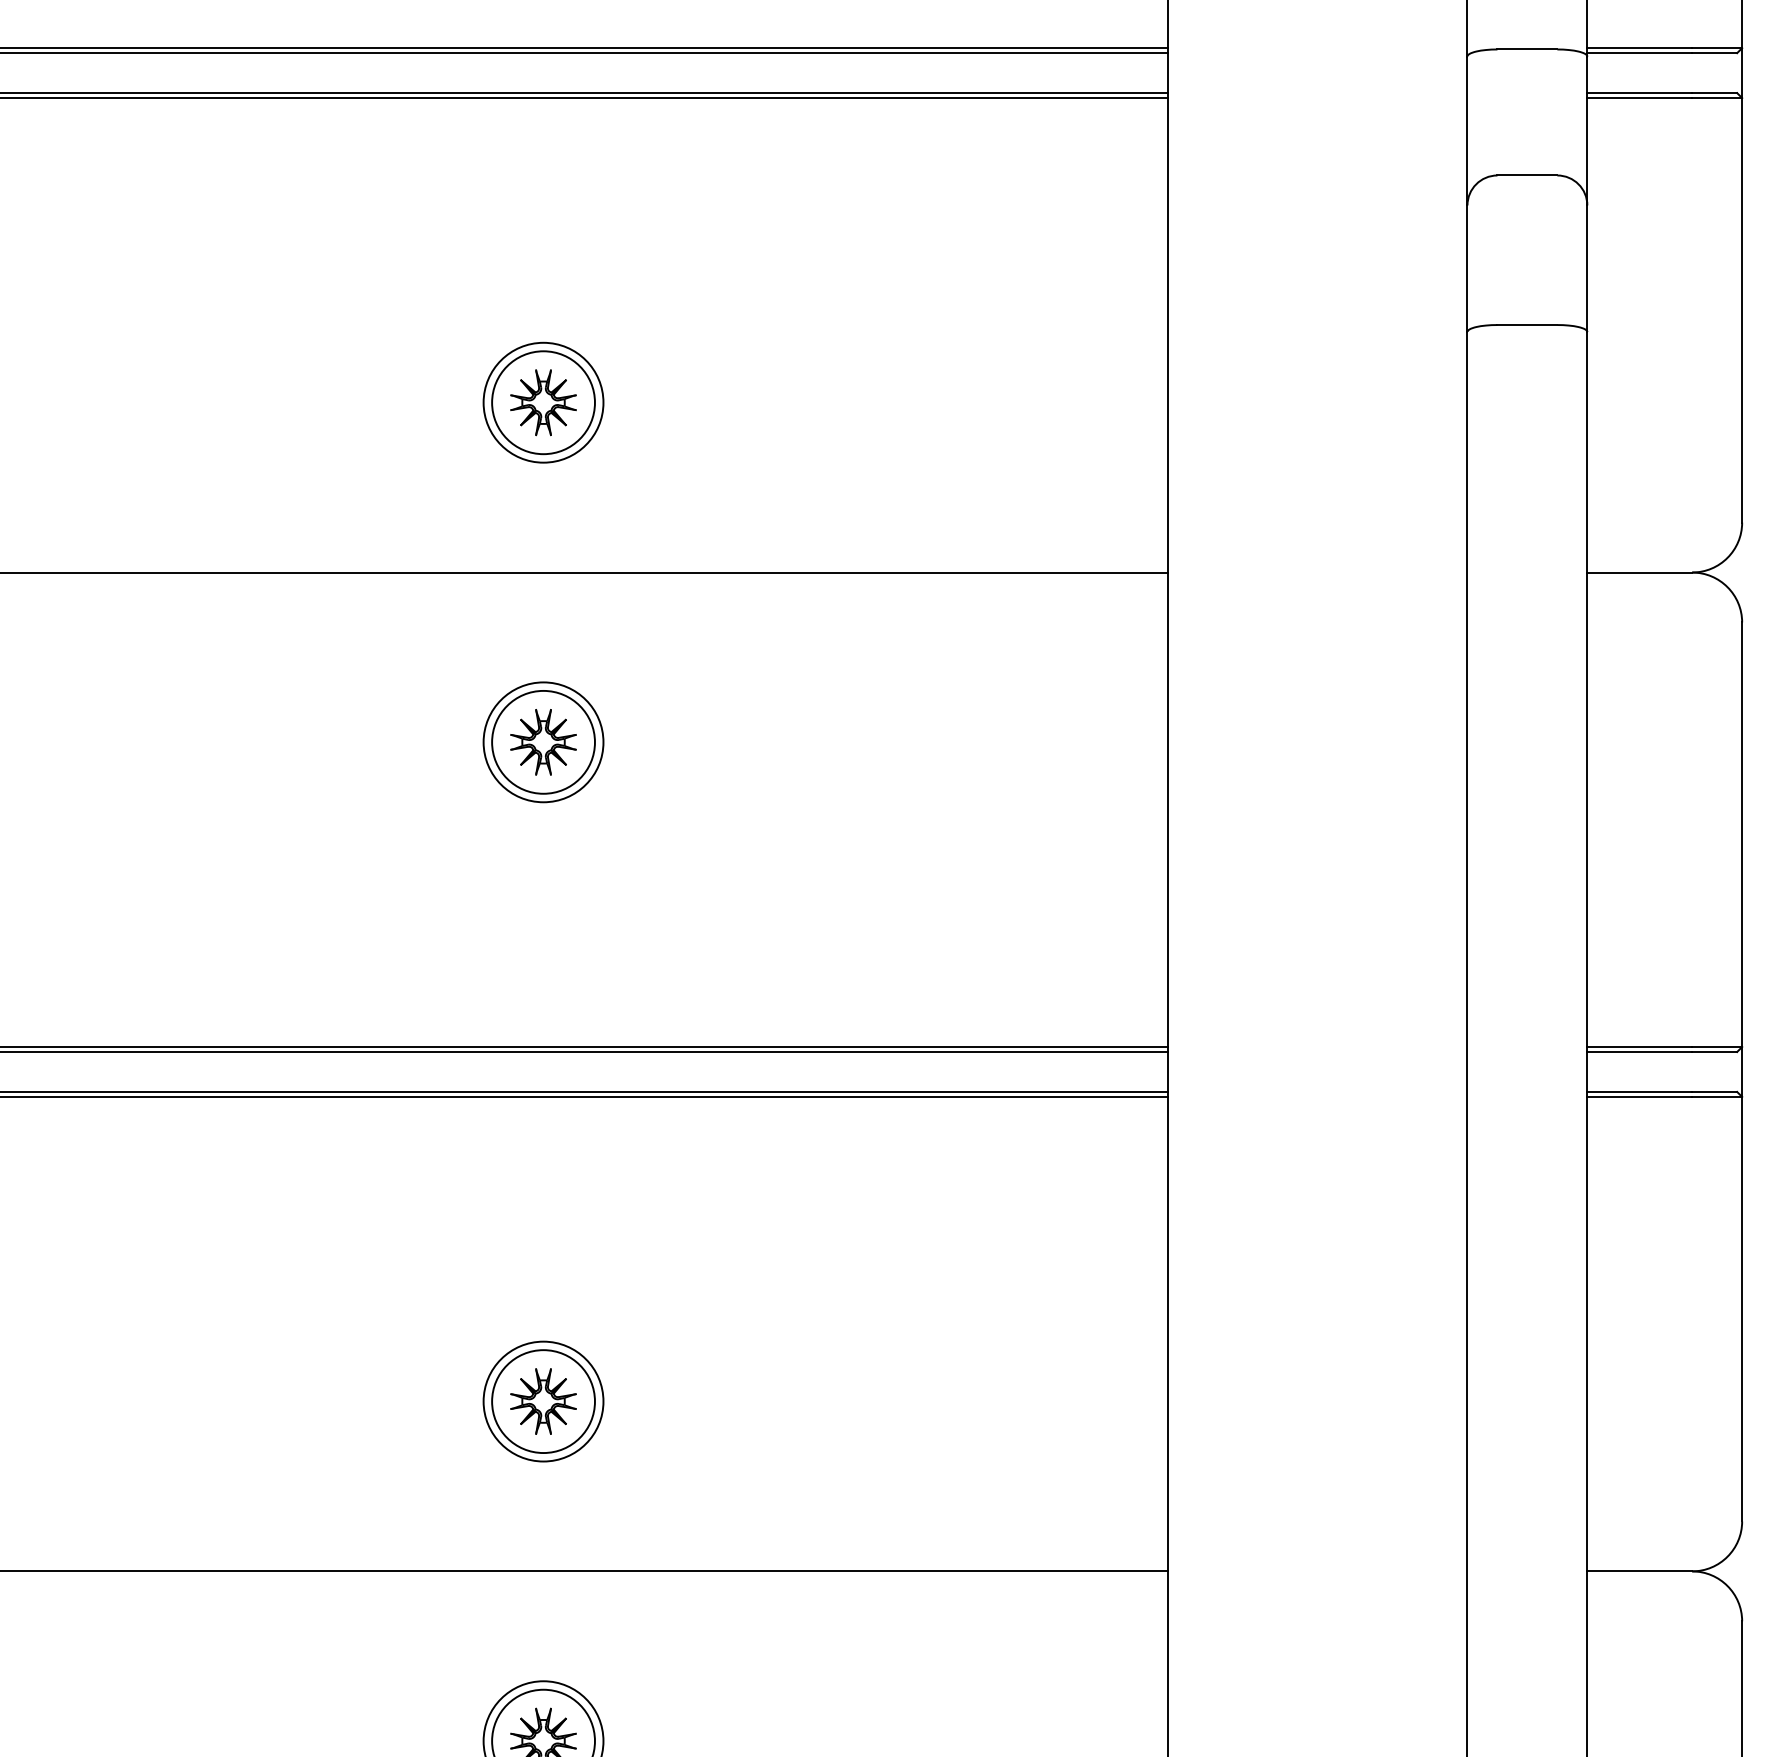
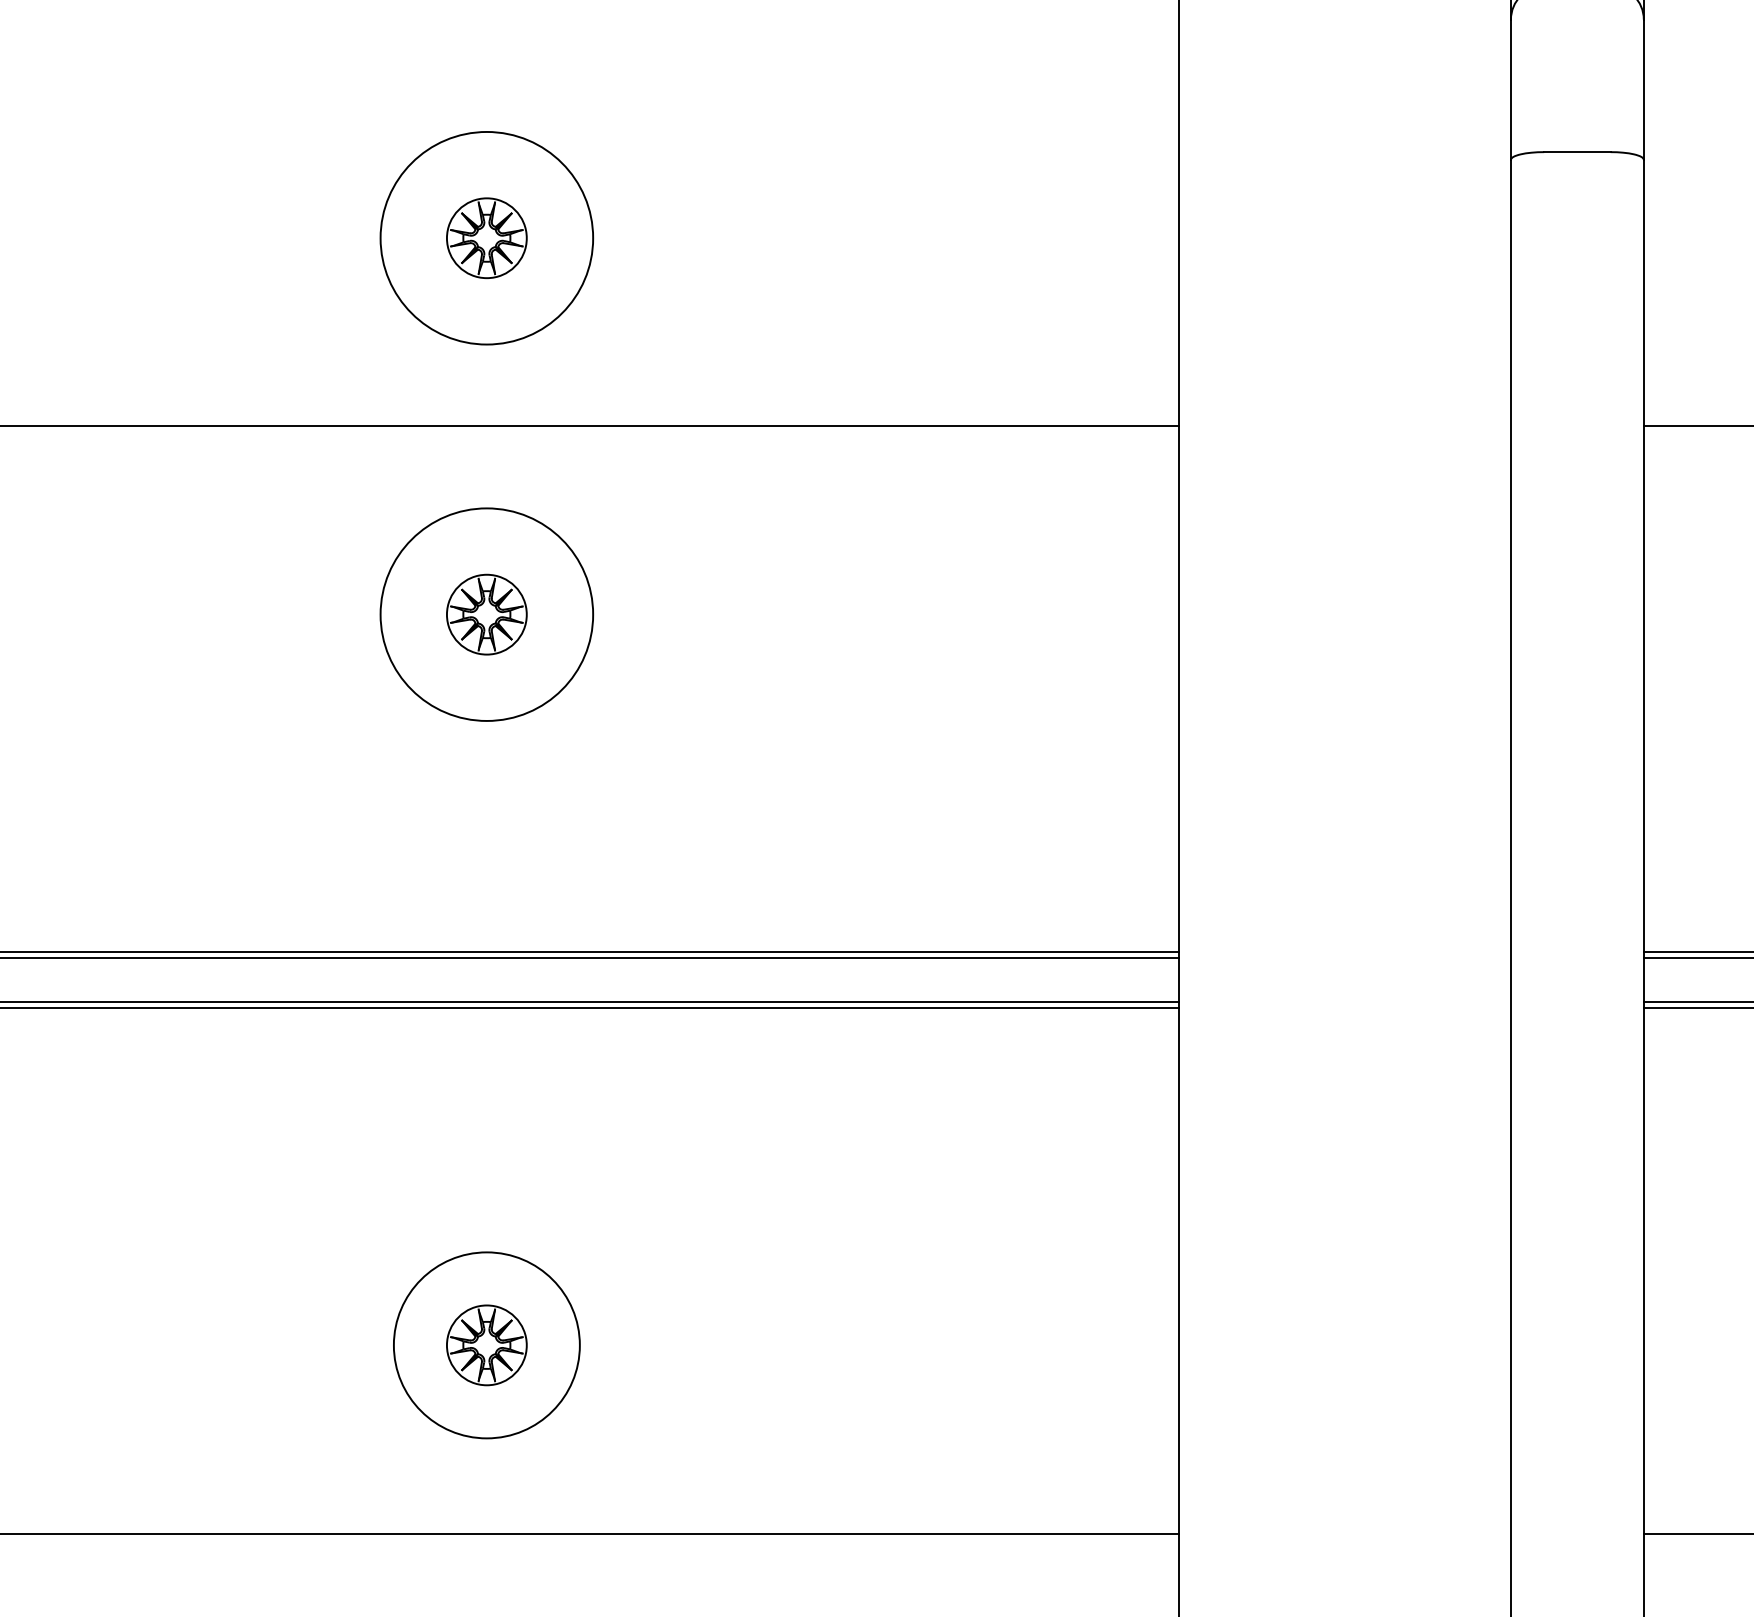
circle: (543, 402) -> (486, 237), size x0.7
circle: (543, 402) -> (486, 237), size x1.6
circle: (543, 741) -> (486, 613), size x0.7
circle: (543, 742) -> (486, 614), size x1.6
circle: (543, 1401) -> (486, 1345), size x0.7
circle: (543, 1401) -> (486, 1345), size x1.4

